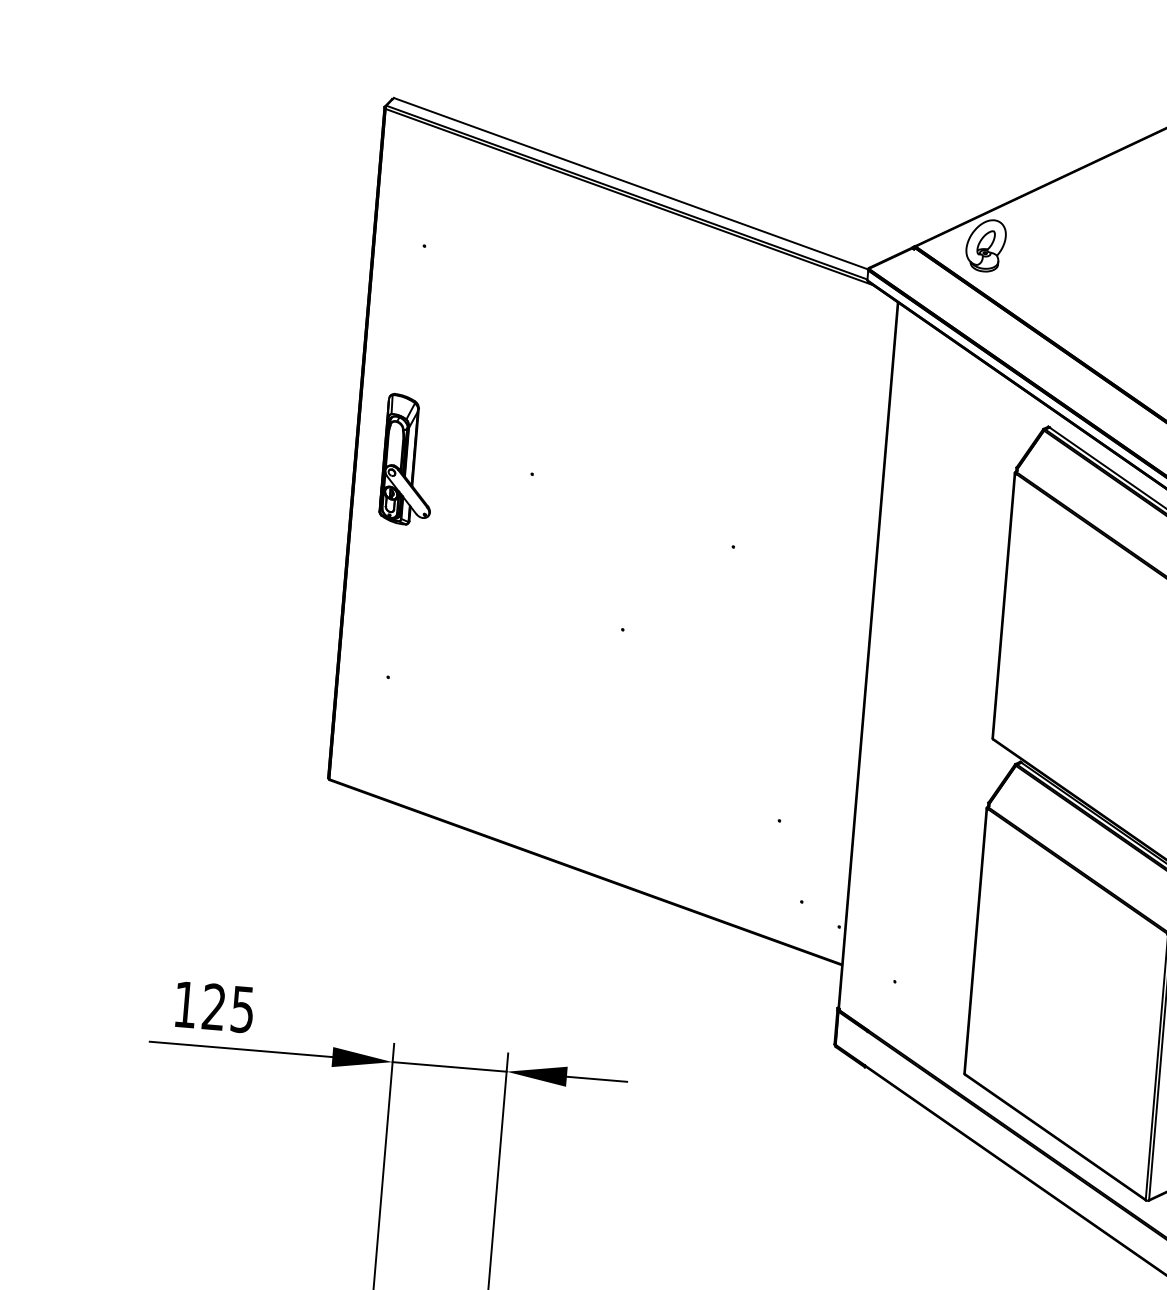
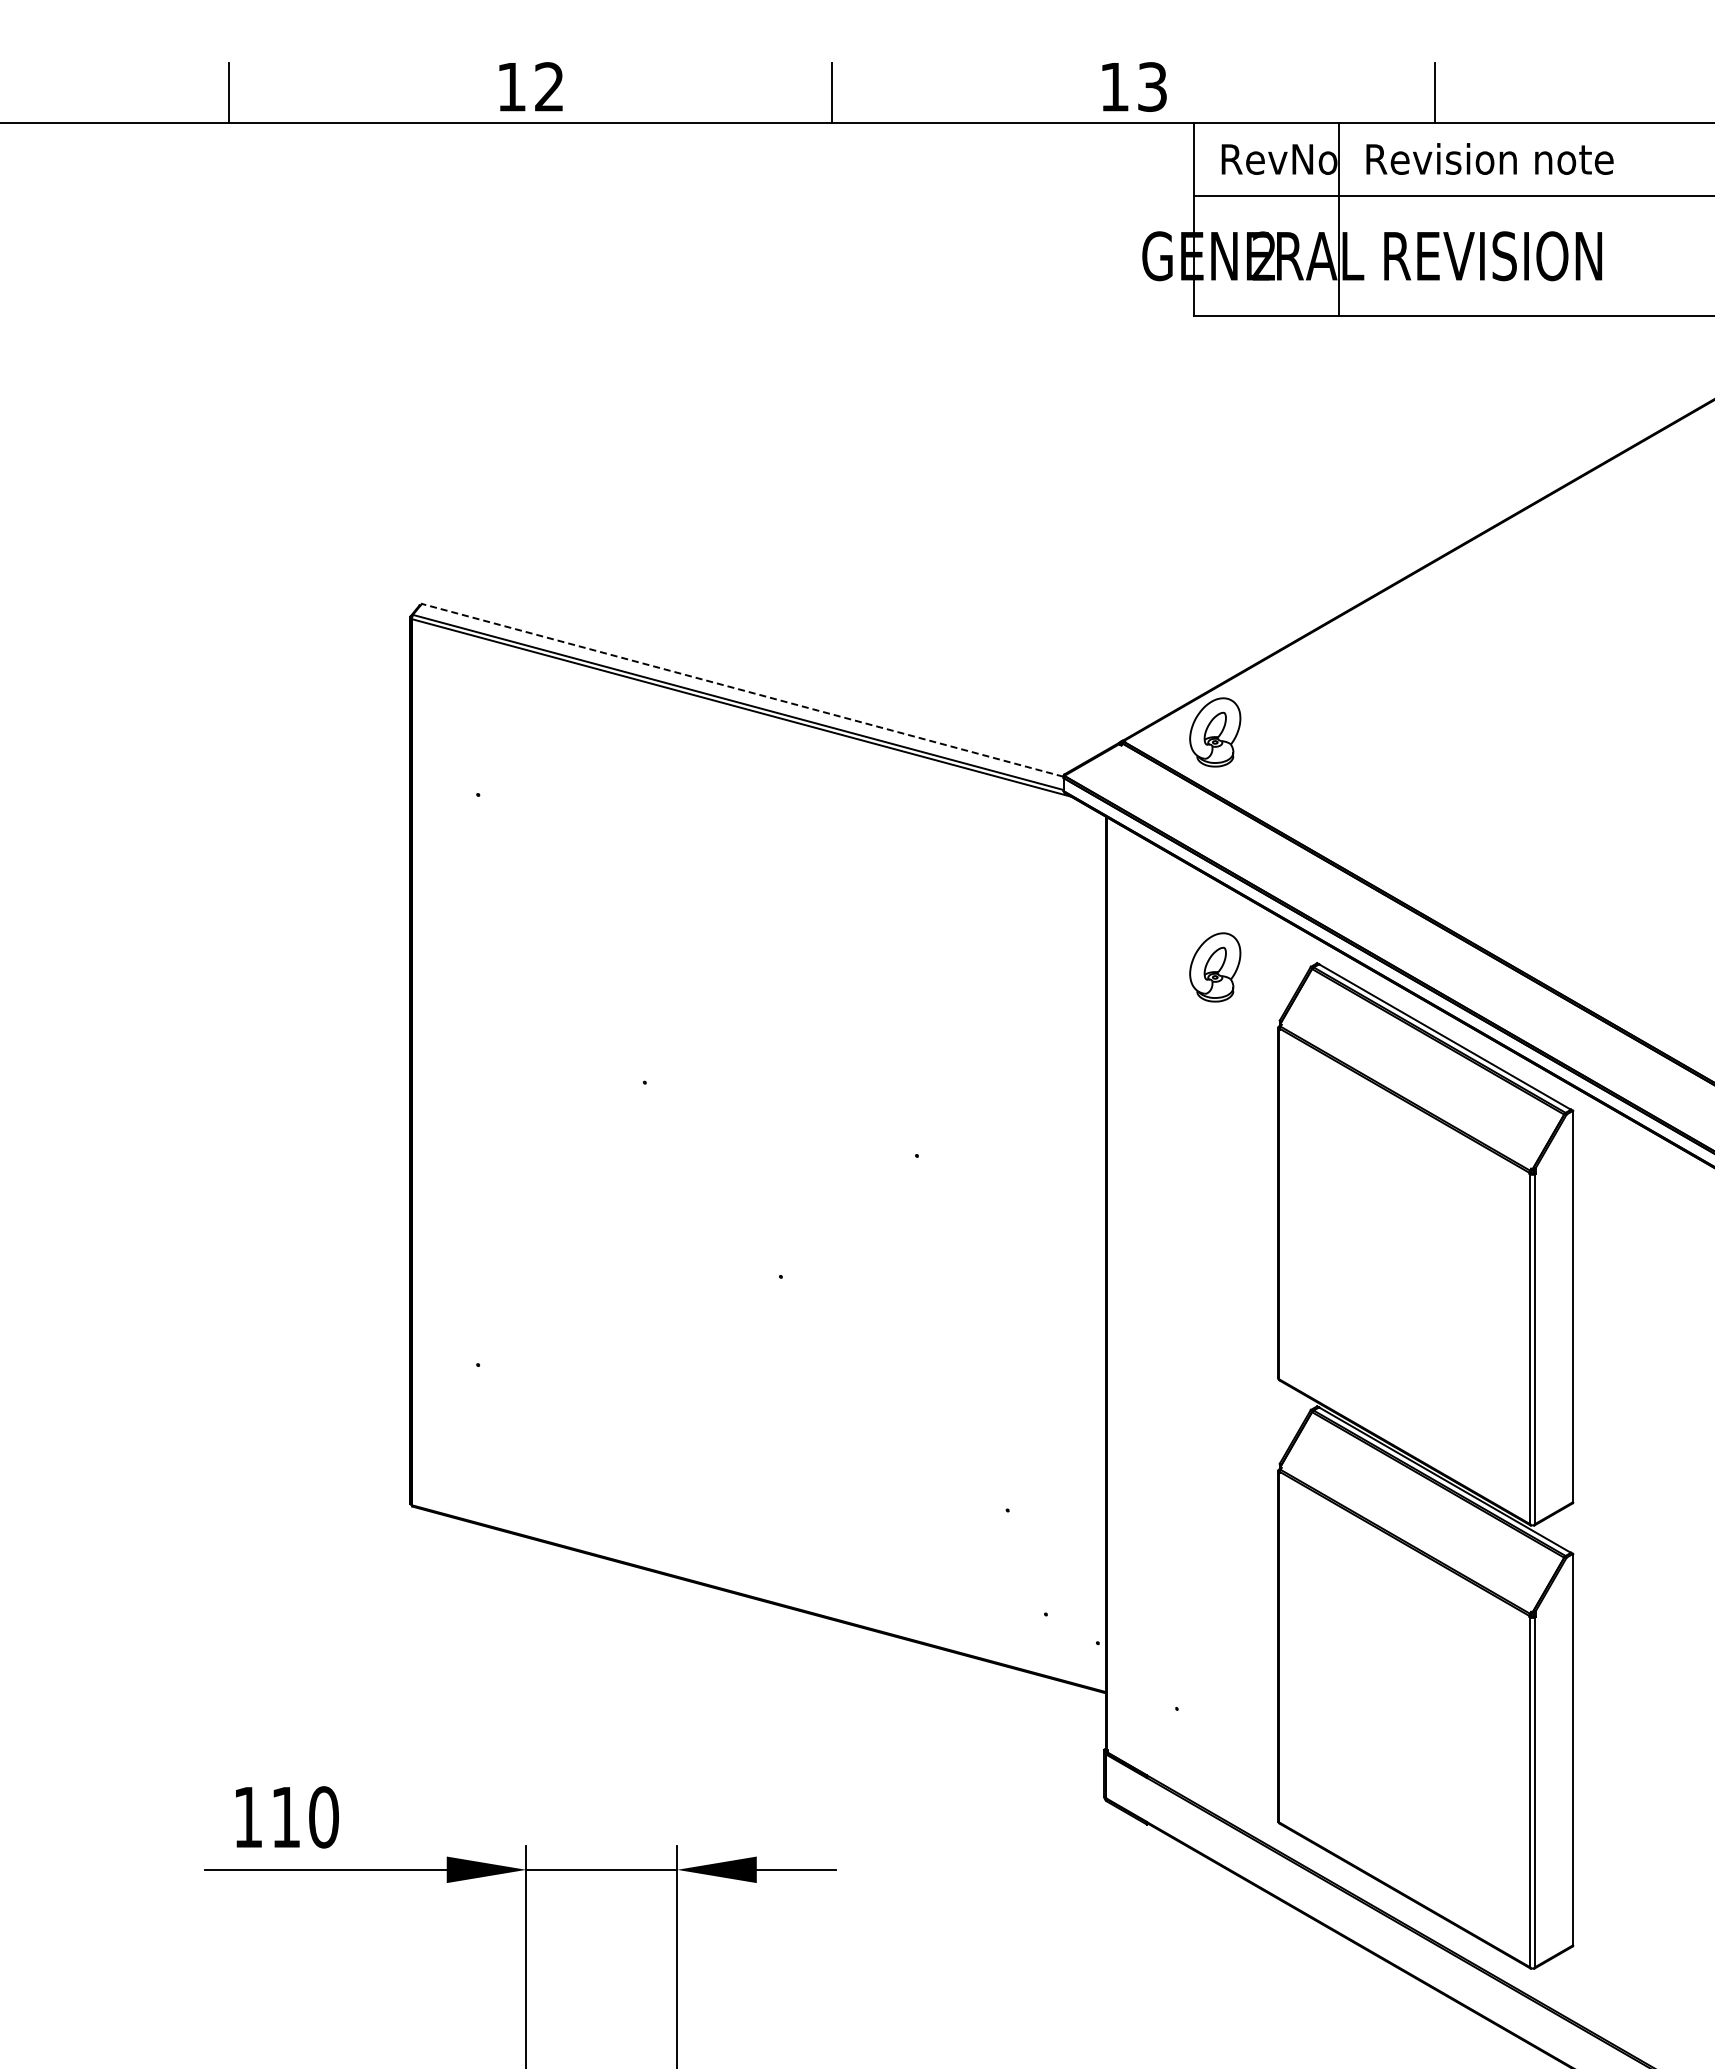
line: (630, 183) -> (742, 690), solid -> dashed
part: (971, 423) -> (1215, 967), added
part: (408, 460) -> (481, 1077), removed
text: (228, 1008) -> (304, 1817), 125 -> 110

